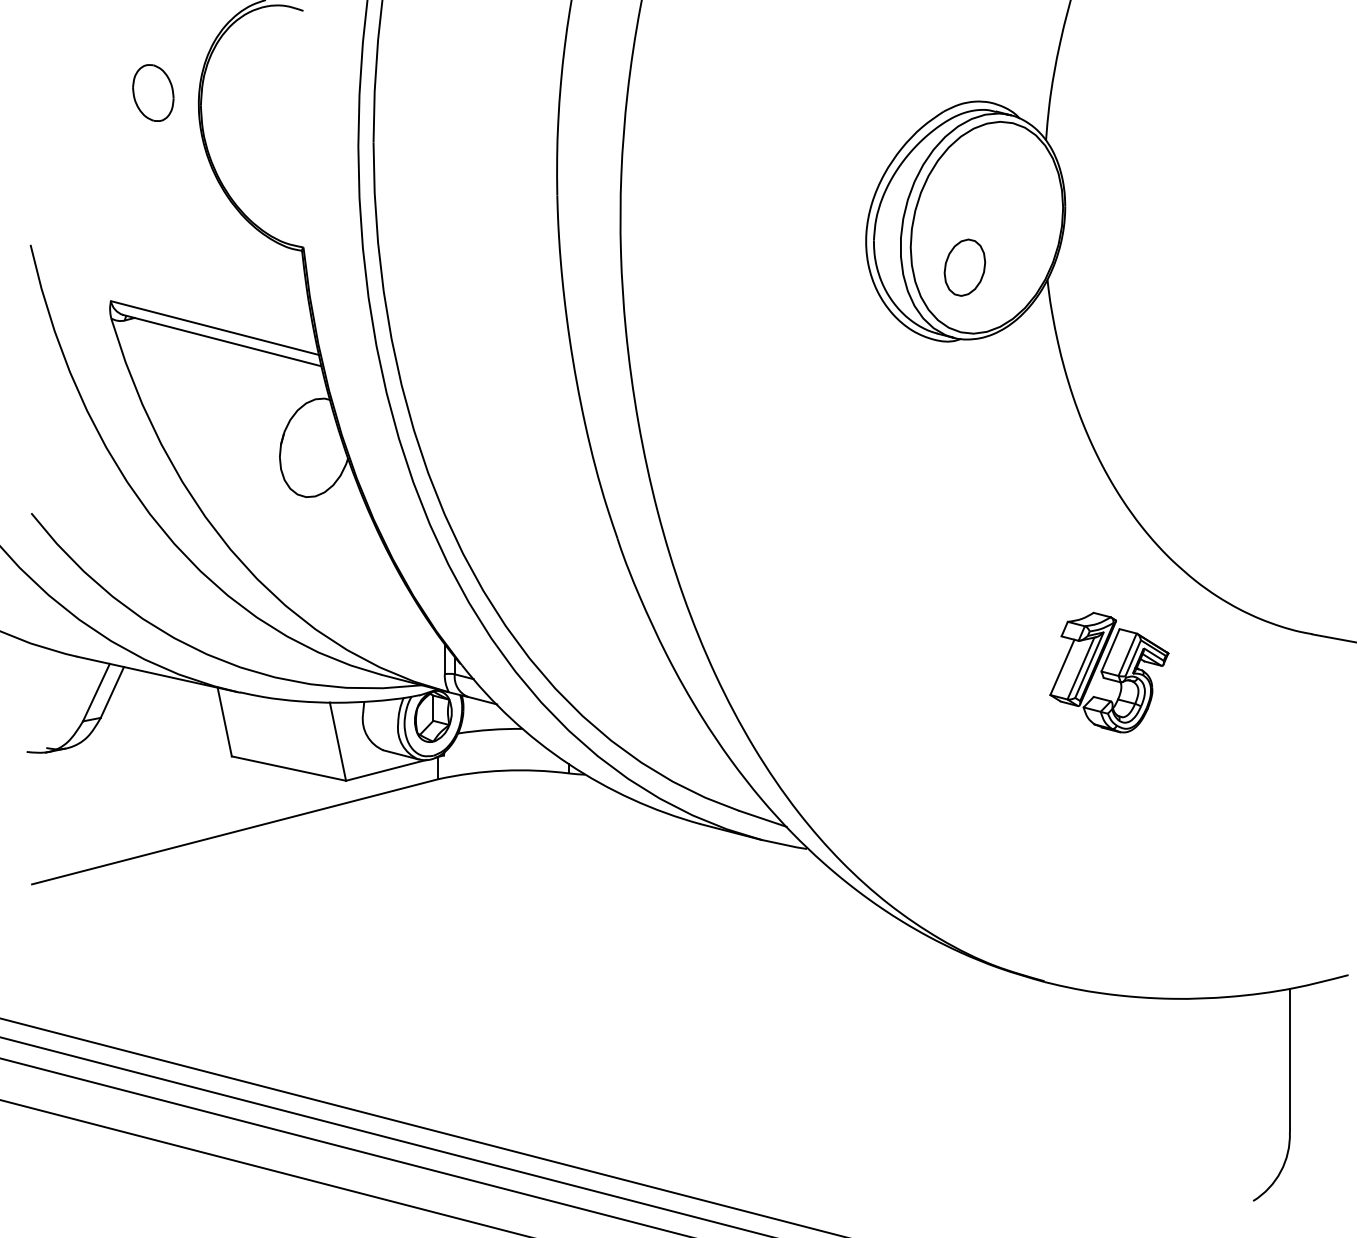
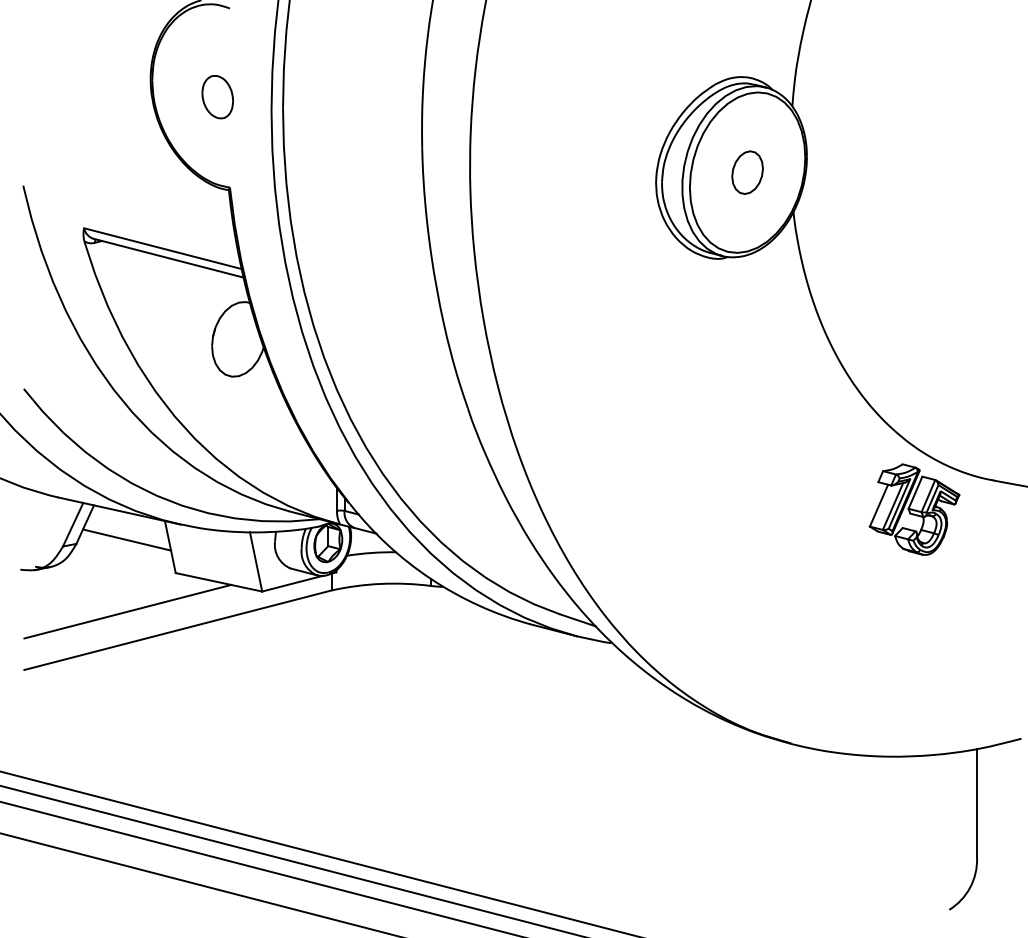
part: (153, 92) -> (217, 96), moved
part: (964, 267) -> (747, 172), moved
part: (1109, 672) -> (914, 509), moved
line: (167, 712) -> (126, 539), added
line: (168, 807) -> (127, 611), added

